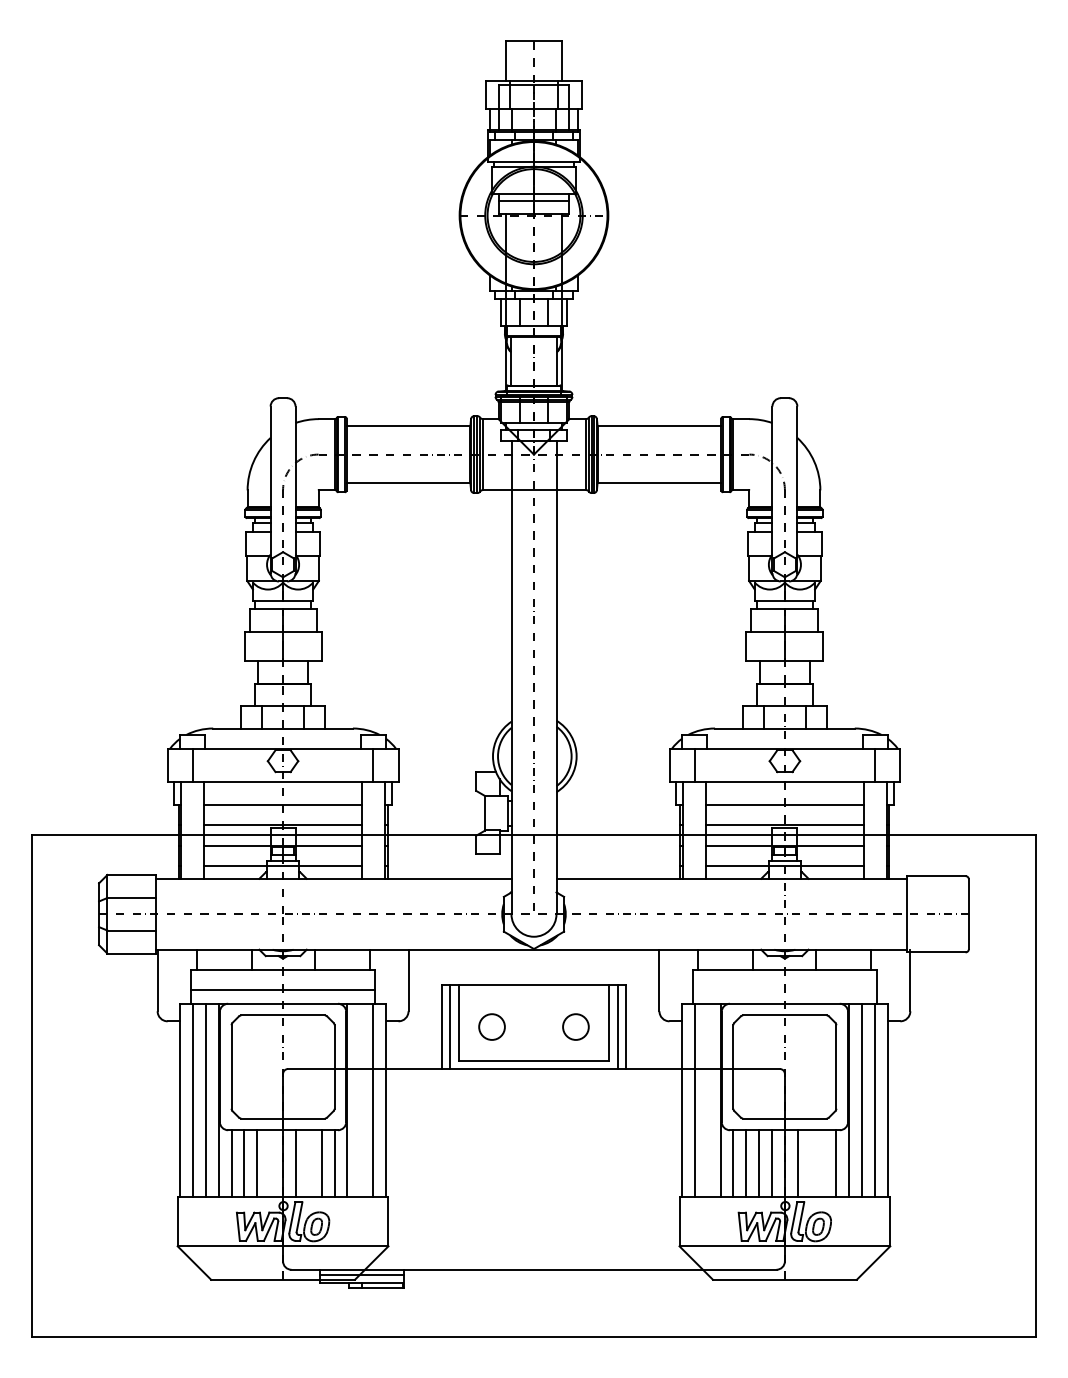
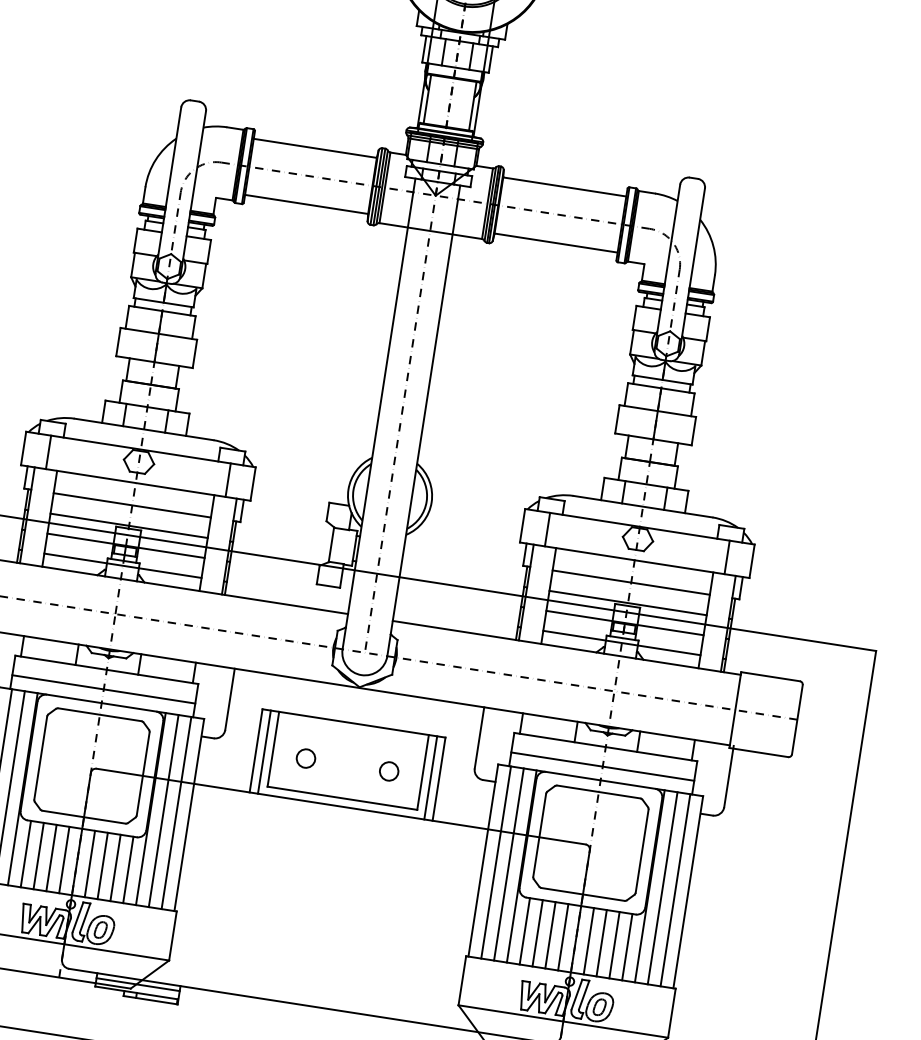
line: (784, 989) -> (602, 766), added
circle: (492, 1027) -> (306, 758), size x0.71
circle: (575, 1027) -> (388, 771), size x0.71
line: (360, 1099) -> (163, 810), added
line: (707, 1099) -> (508, 863), added
line: (270, 1163) -> (64, 859), added
line: (308, 1163) -> (102, 865), added
line: (810, 1163) -> (601, 943), added
line: (823, 1163) -> (614, 945), added

